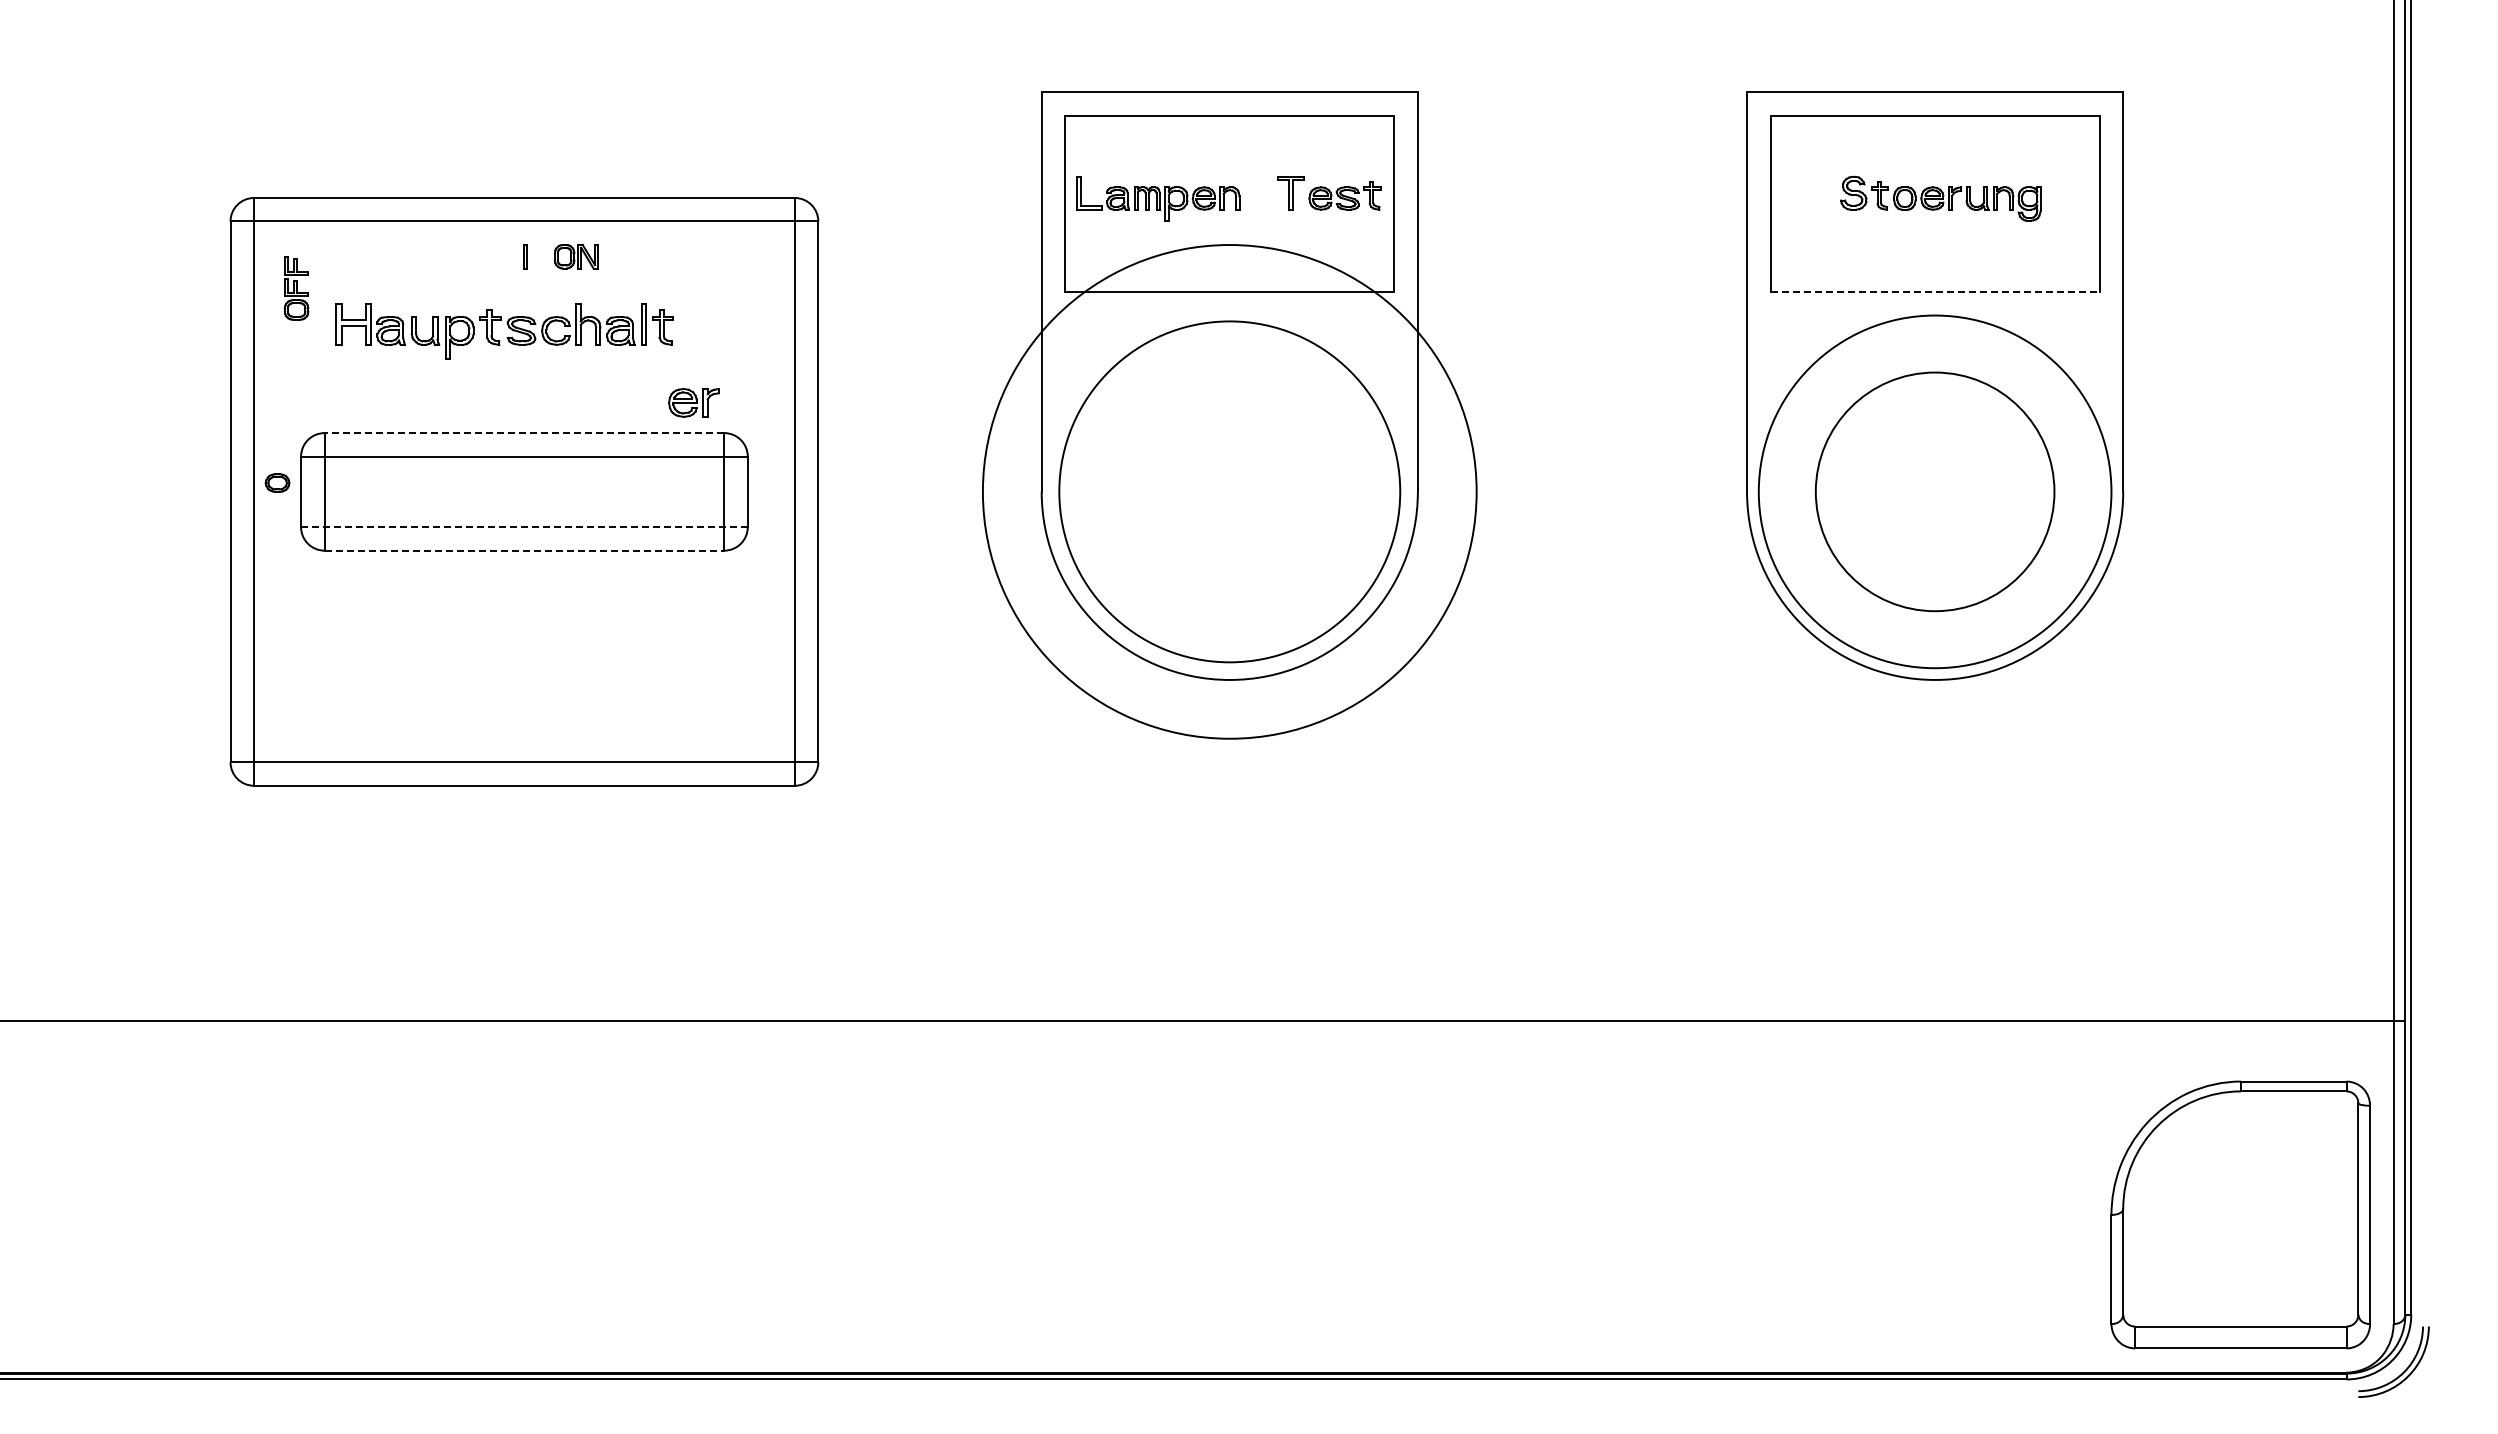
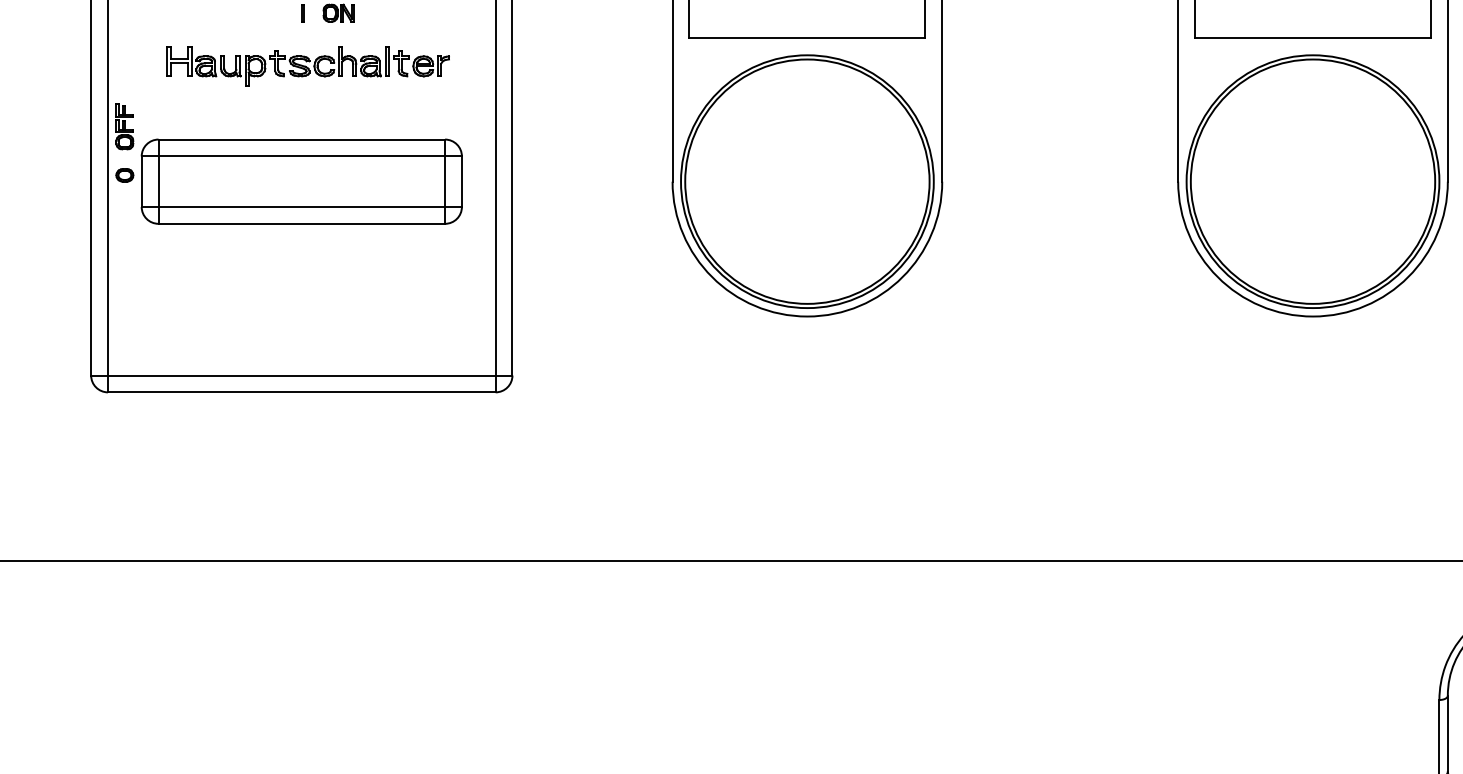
part: (296, 288) -> (124, 126), moved
line: (1935, 292) -> (1313, 38), dashed -> solid
part: (693, 402) -> (430, 66), moved
line: (524, 433) -> (301, 139), dashed -> solid
circle: (1229, 491) -> (807, 181), size x0.71
circle: (1934, 491) -> (1312, 181), size x1.43
line: (524, 527) -> (301, 207), dashed -> solid
line: (524, 550) -> (301, 223), dashed -> solid

